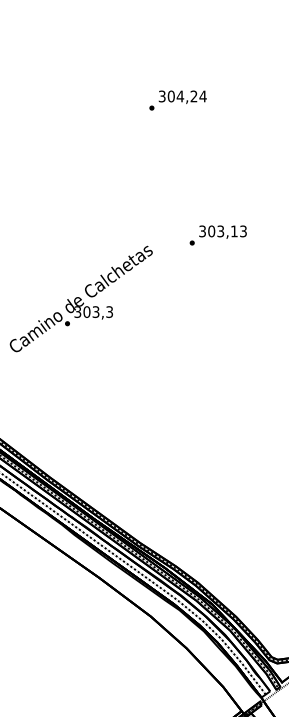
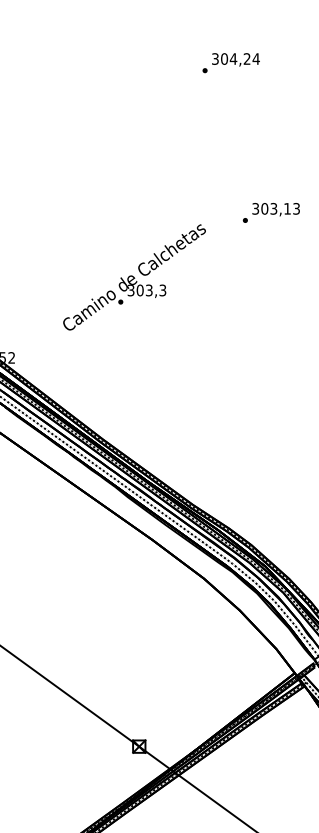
text: (217, 235) -> (270, 212), moved
text: (81, 299) -> (134, 277), moved

